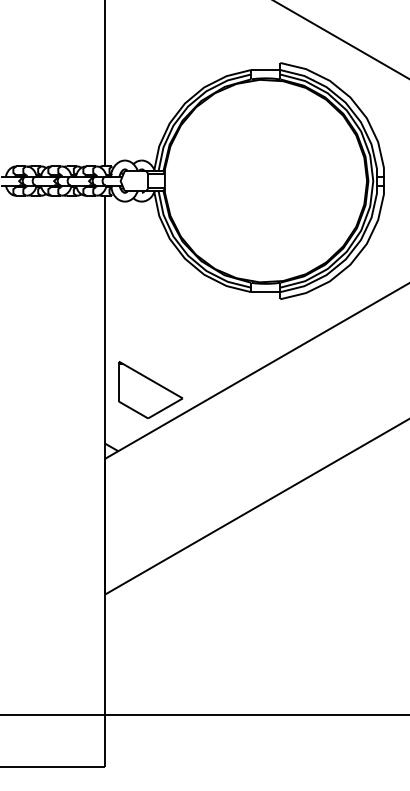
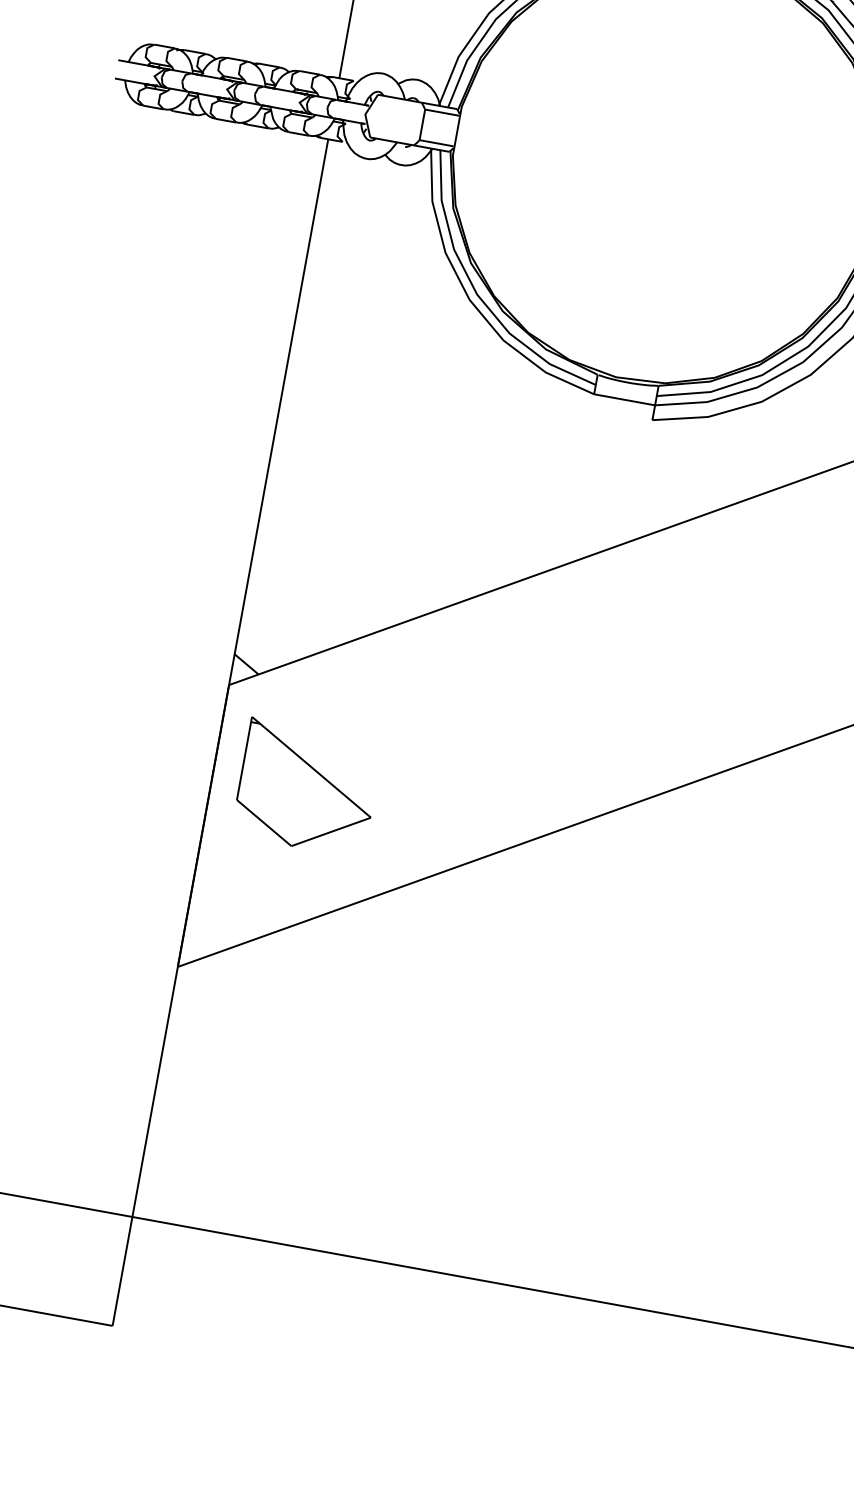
part: (150, 389) -> (307, 786), moved

